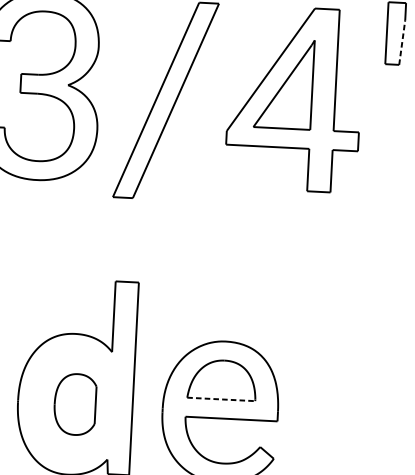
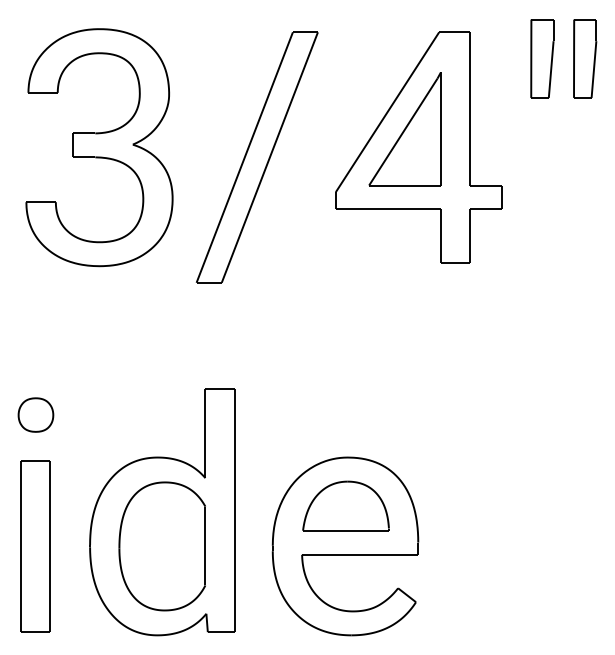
line: (402, 42) -> (551, 69), dashed -> solid
line: (221, 399) -> (346, 530), dashed -> solid
part: (74, 404) -> (161, 546), size x1.67

